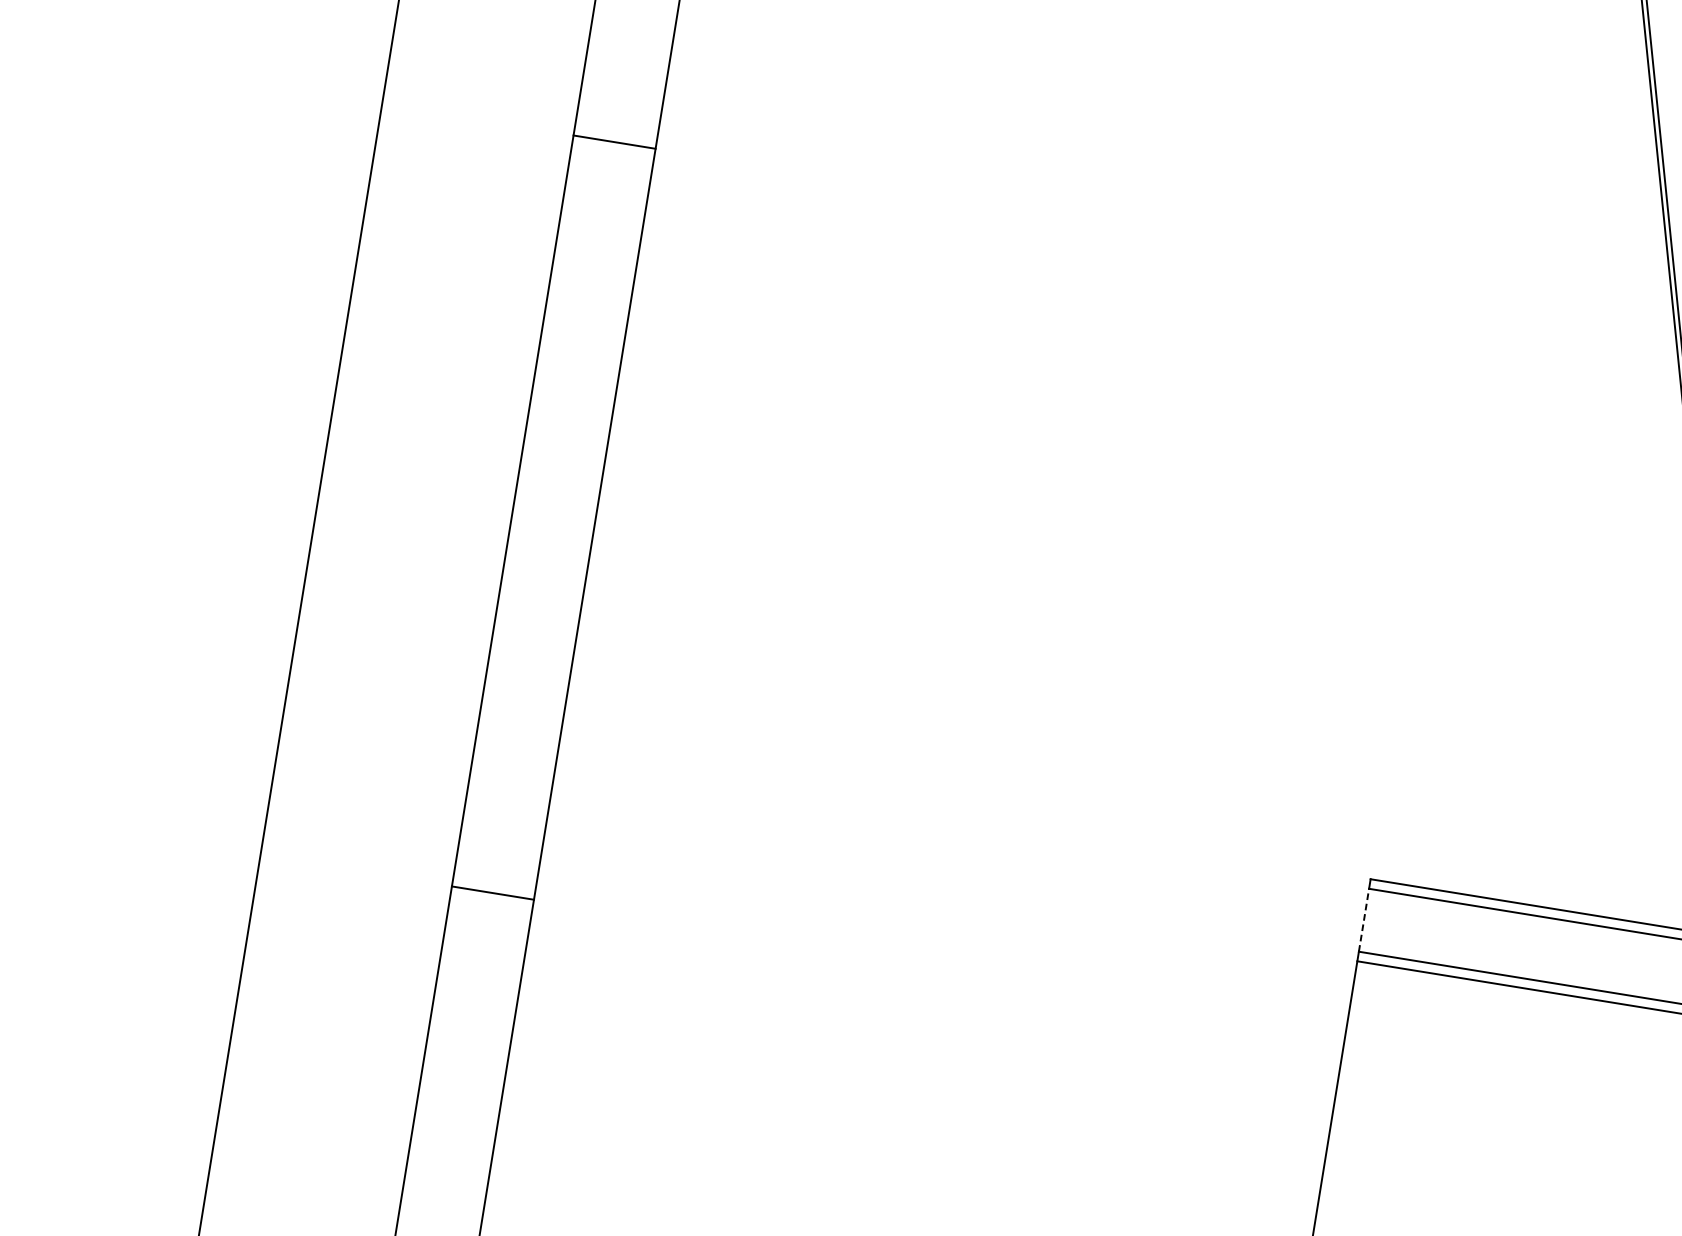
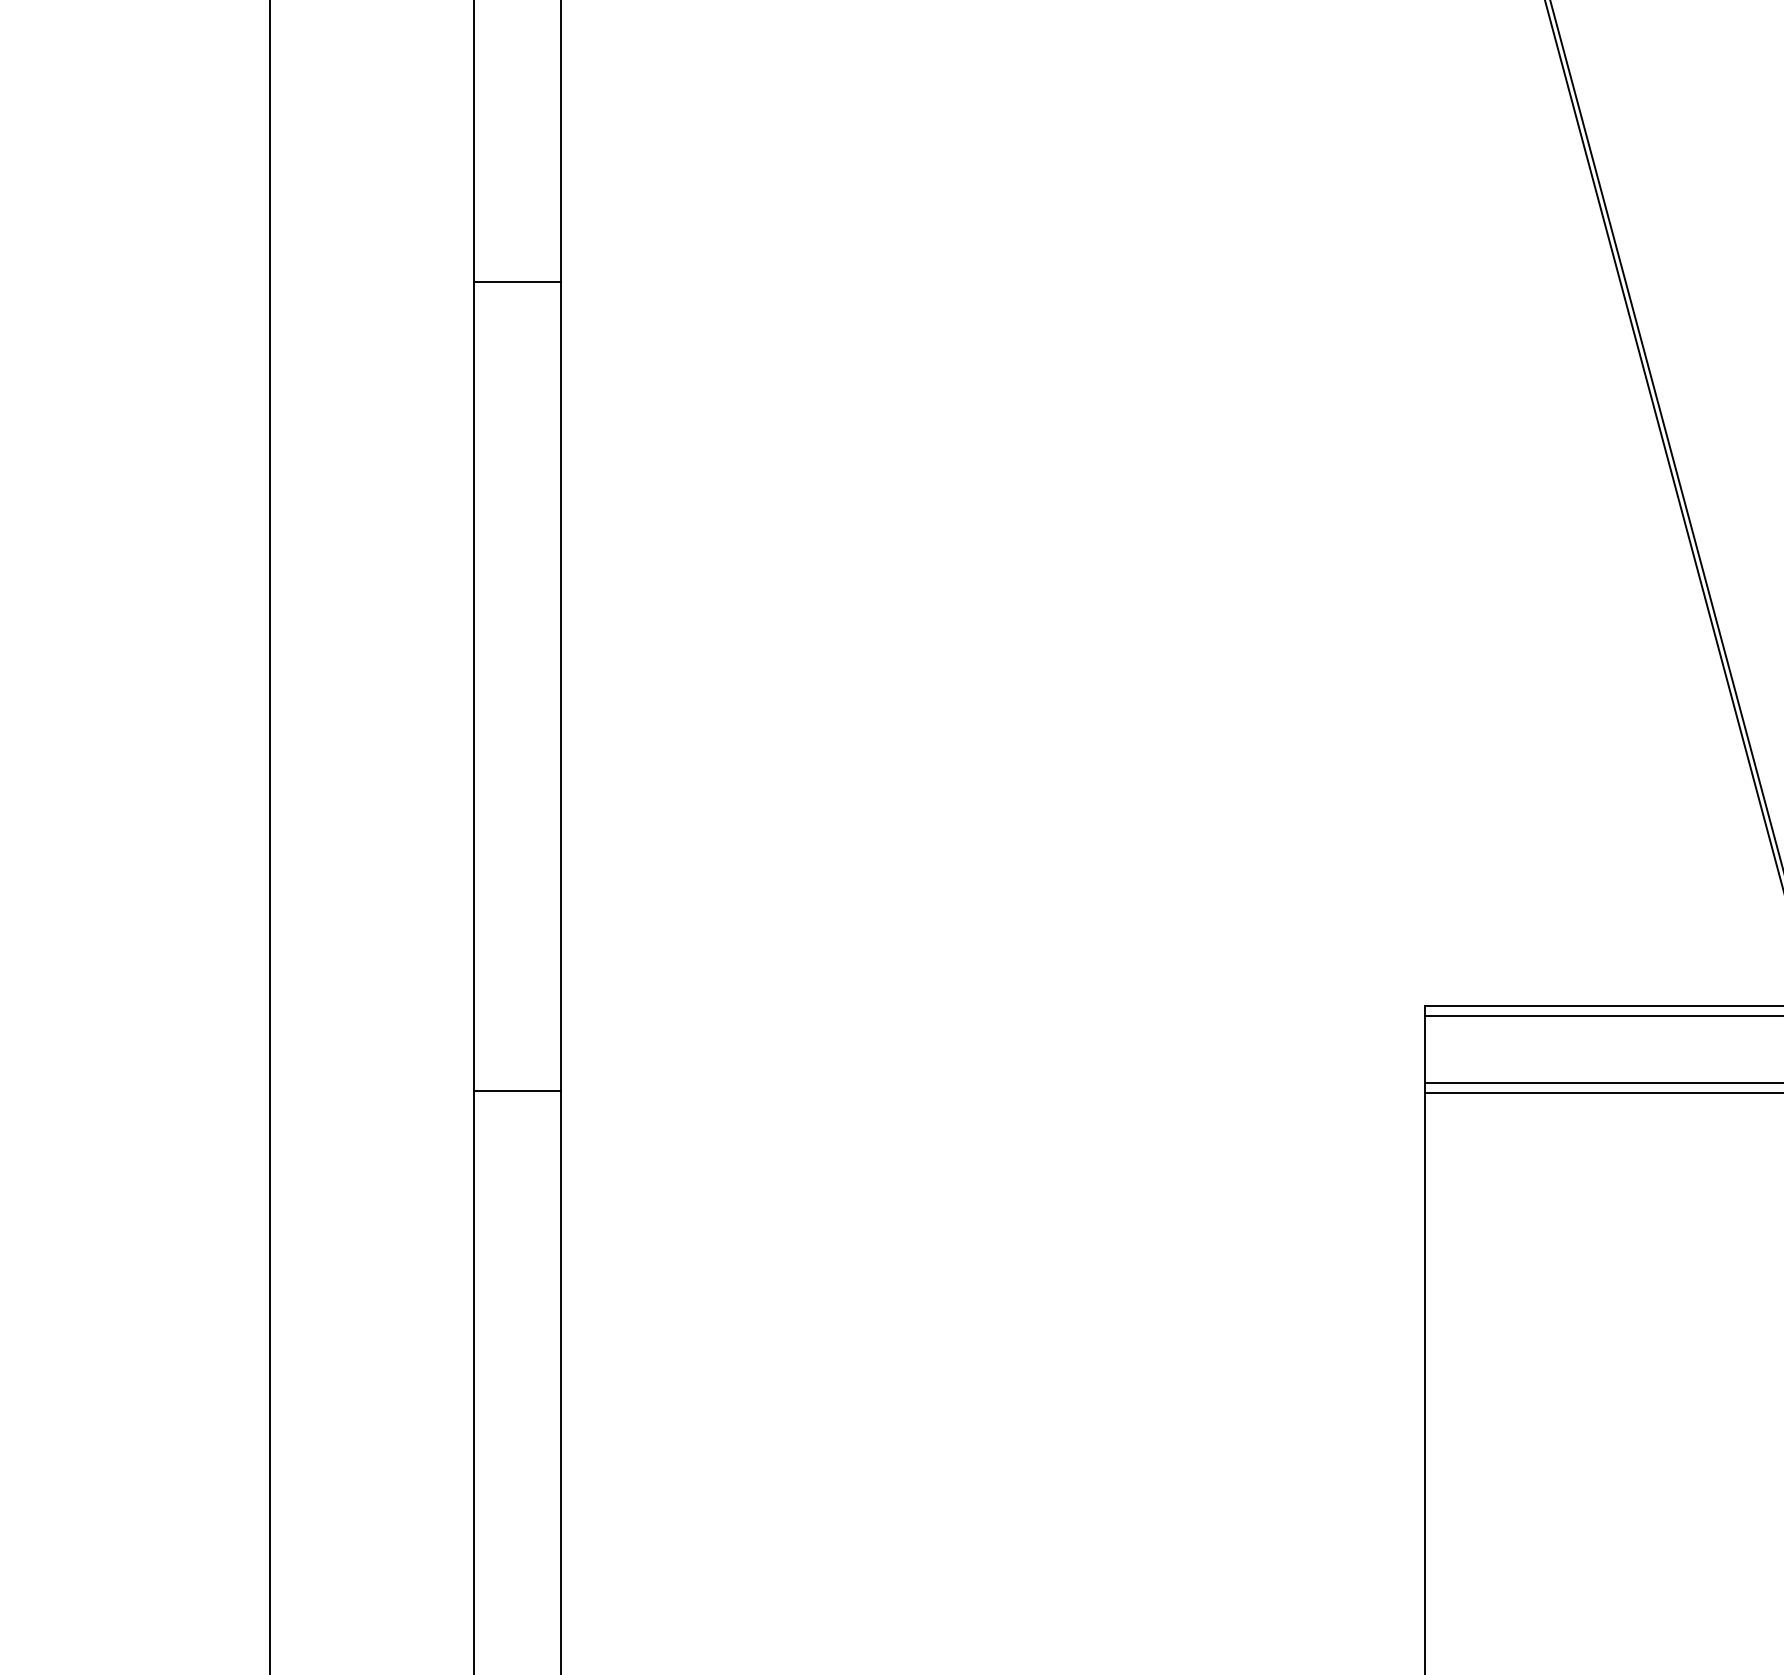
line: (613, 141) -> (516, 281), moved
line: (492, 892) -> (516, 1090), moved
line: (1363, 920) -> (1424, 1049), dashed -> solid

